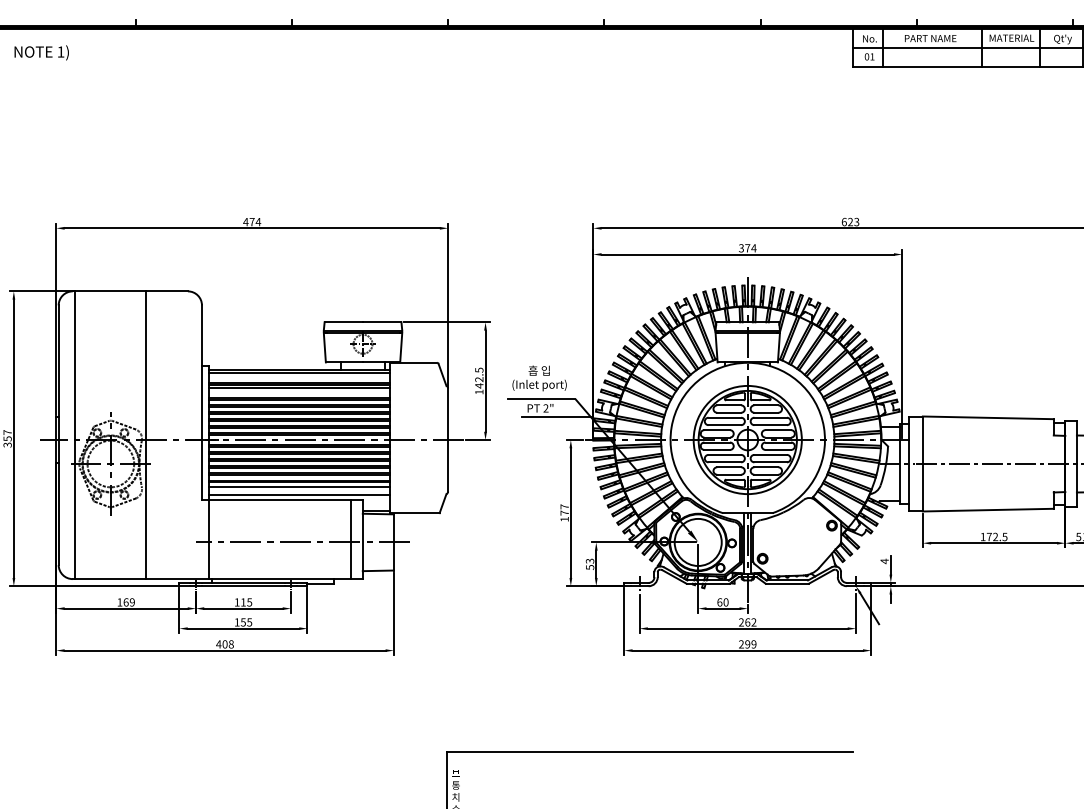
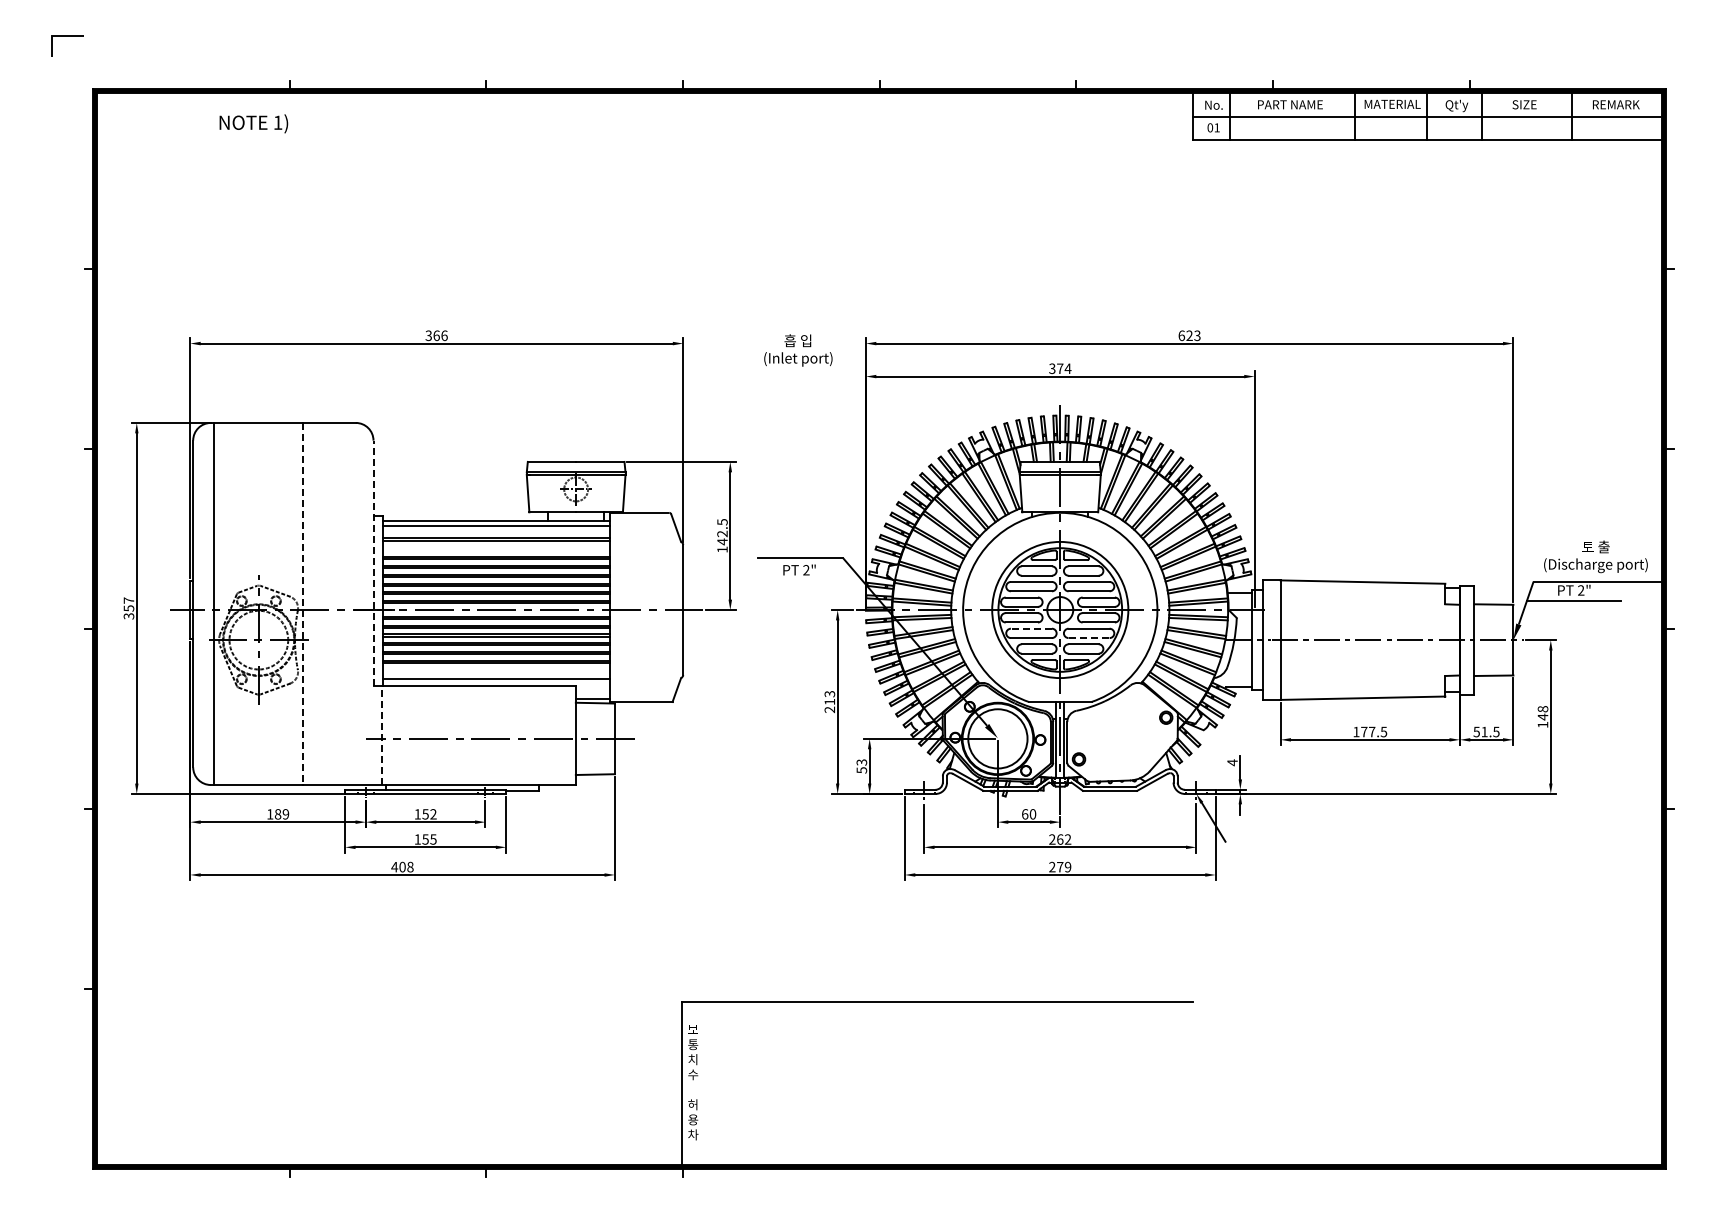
text: (41, 52) -> (253, 123), moved
text: (252, 221) -> (436, 335), 474 -> 366
text: (539, 378) -> (798, 350), moved
line: (299, 387) -> (496, 544), removed
line: (201, 403) -> (373, 563), solid -> dashed
line: (556, 417) -> (819, 581), removed
line: (146, 435) -> (303, 604), solid -> dashed
line: (724, 454) -> (1031, 628), solid -> dashed
line: (770, 462) -> (1089, 638), solid -> dashed
line: (299, 487) -> (496, 669), removed
text: (564, 513) -> (829, 702), 177 -> 213
text: (995, 536) -> (1372, 731), 172.5 -> 177.5
line: (209, 539) -> (382, 735), solid -> dashed
line: (351, 539) -> (561, 735), removed
text: (126, 602) -> (278, 814), 169 -> 189
text: (246, 602) -> (429, 814), 115 -> 152
text: (747, 643) -> (1060, 866), 299 -> 279

